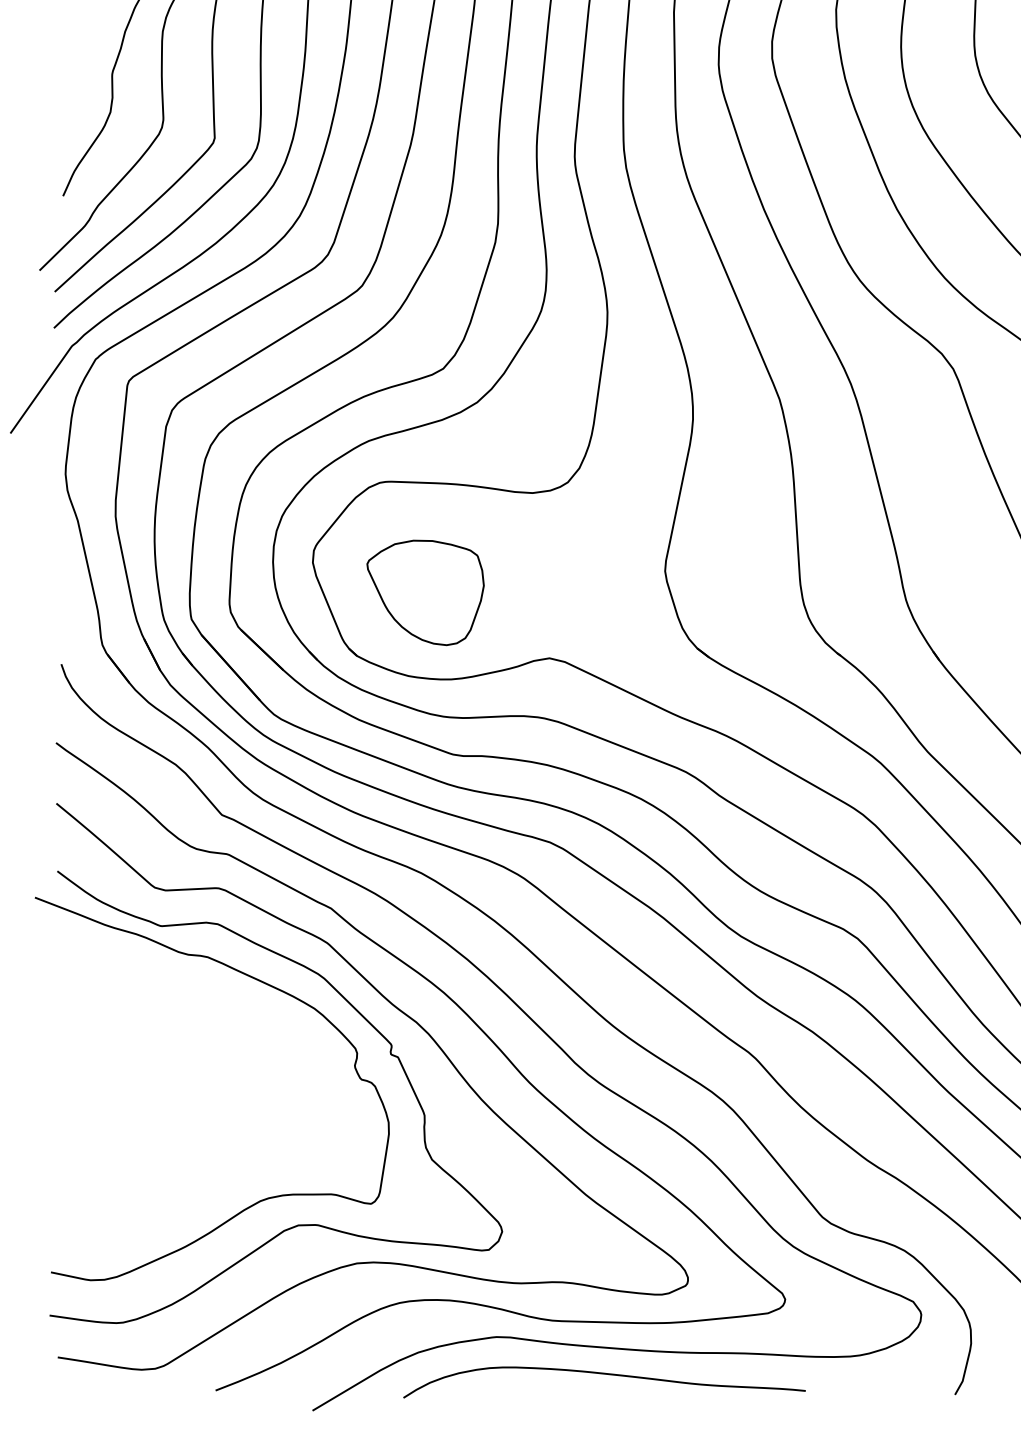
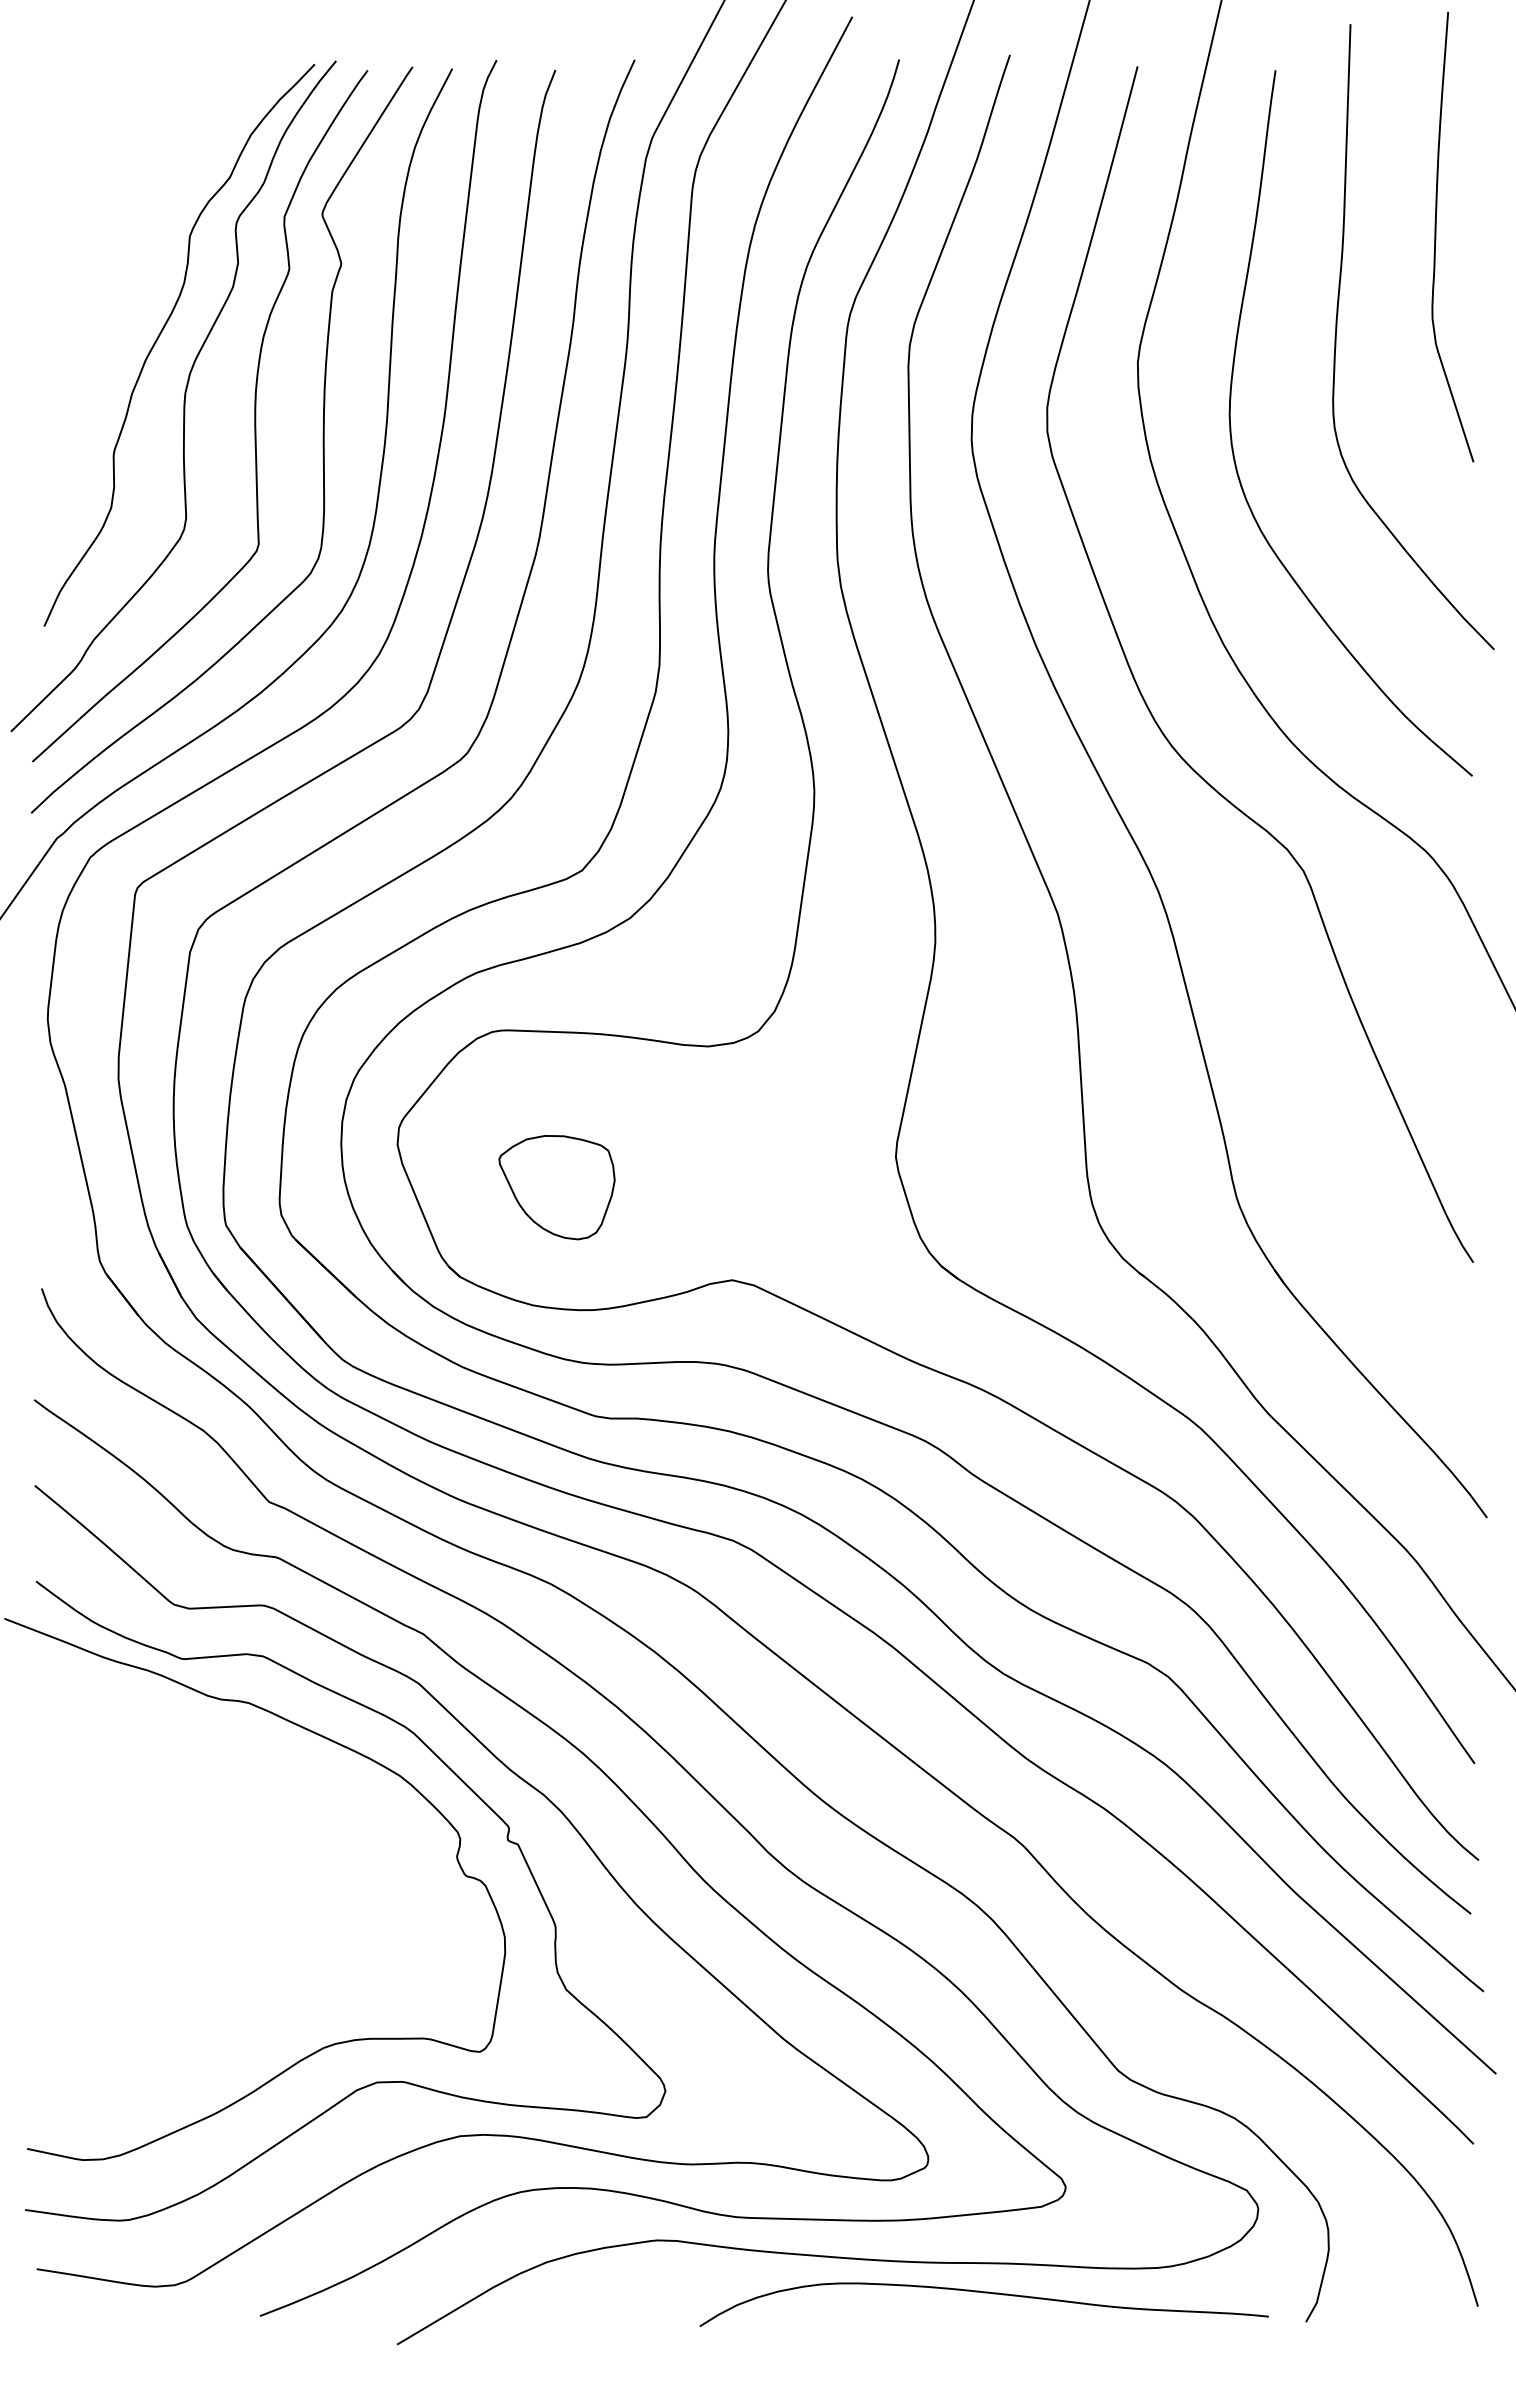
part: (425, 592) -> (556, 1187), size x0.7
curve: (604, 1374) -> (983, 2293), moved

